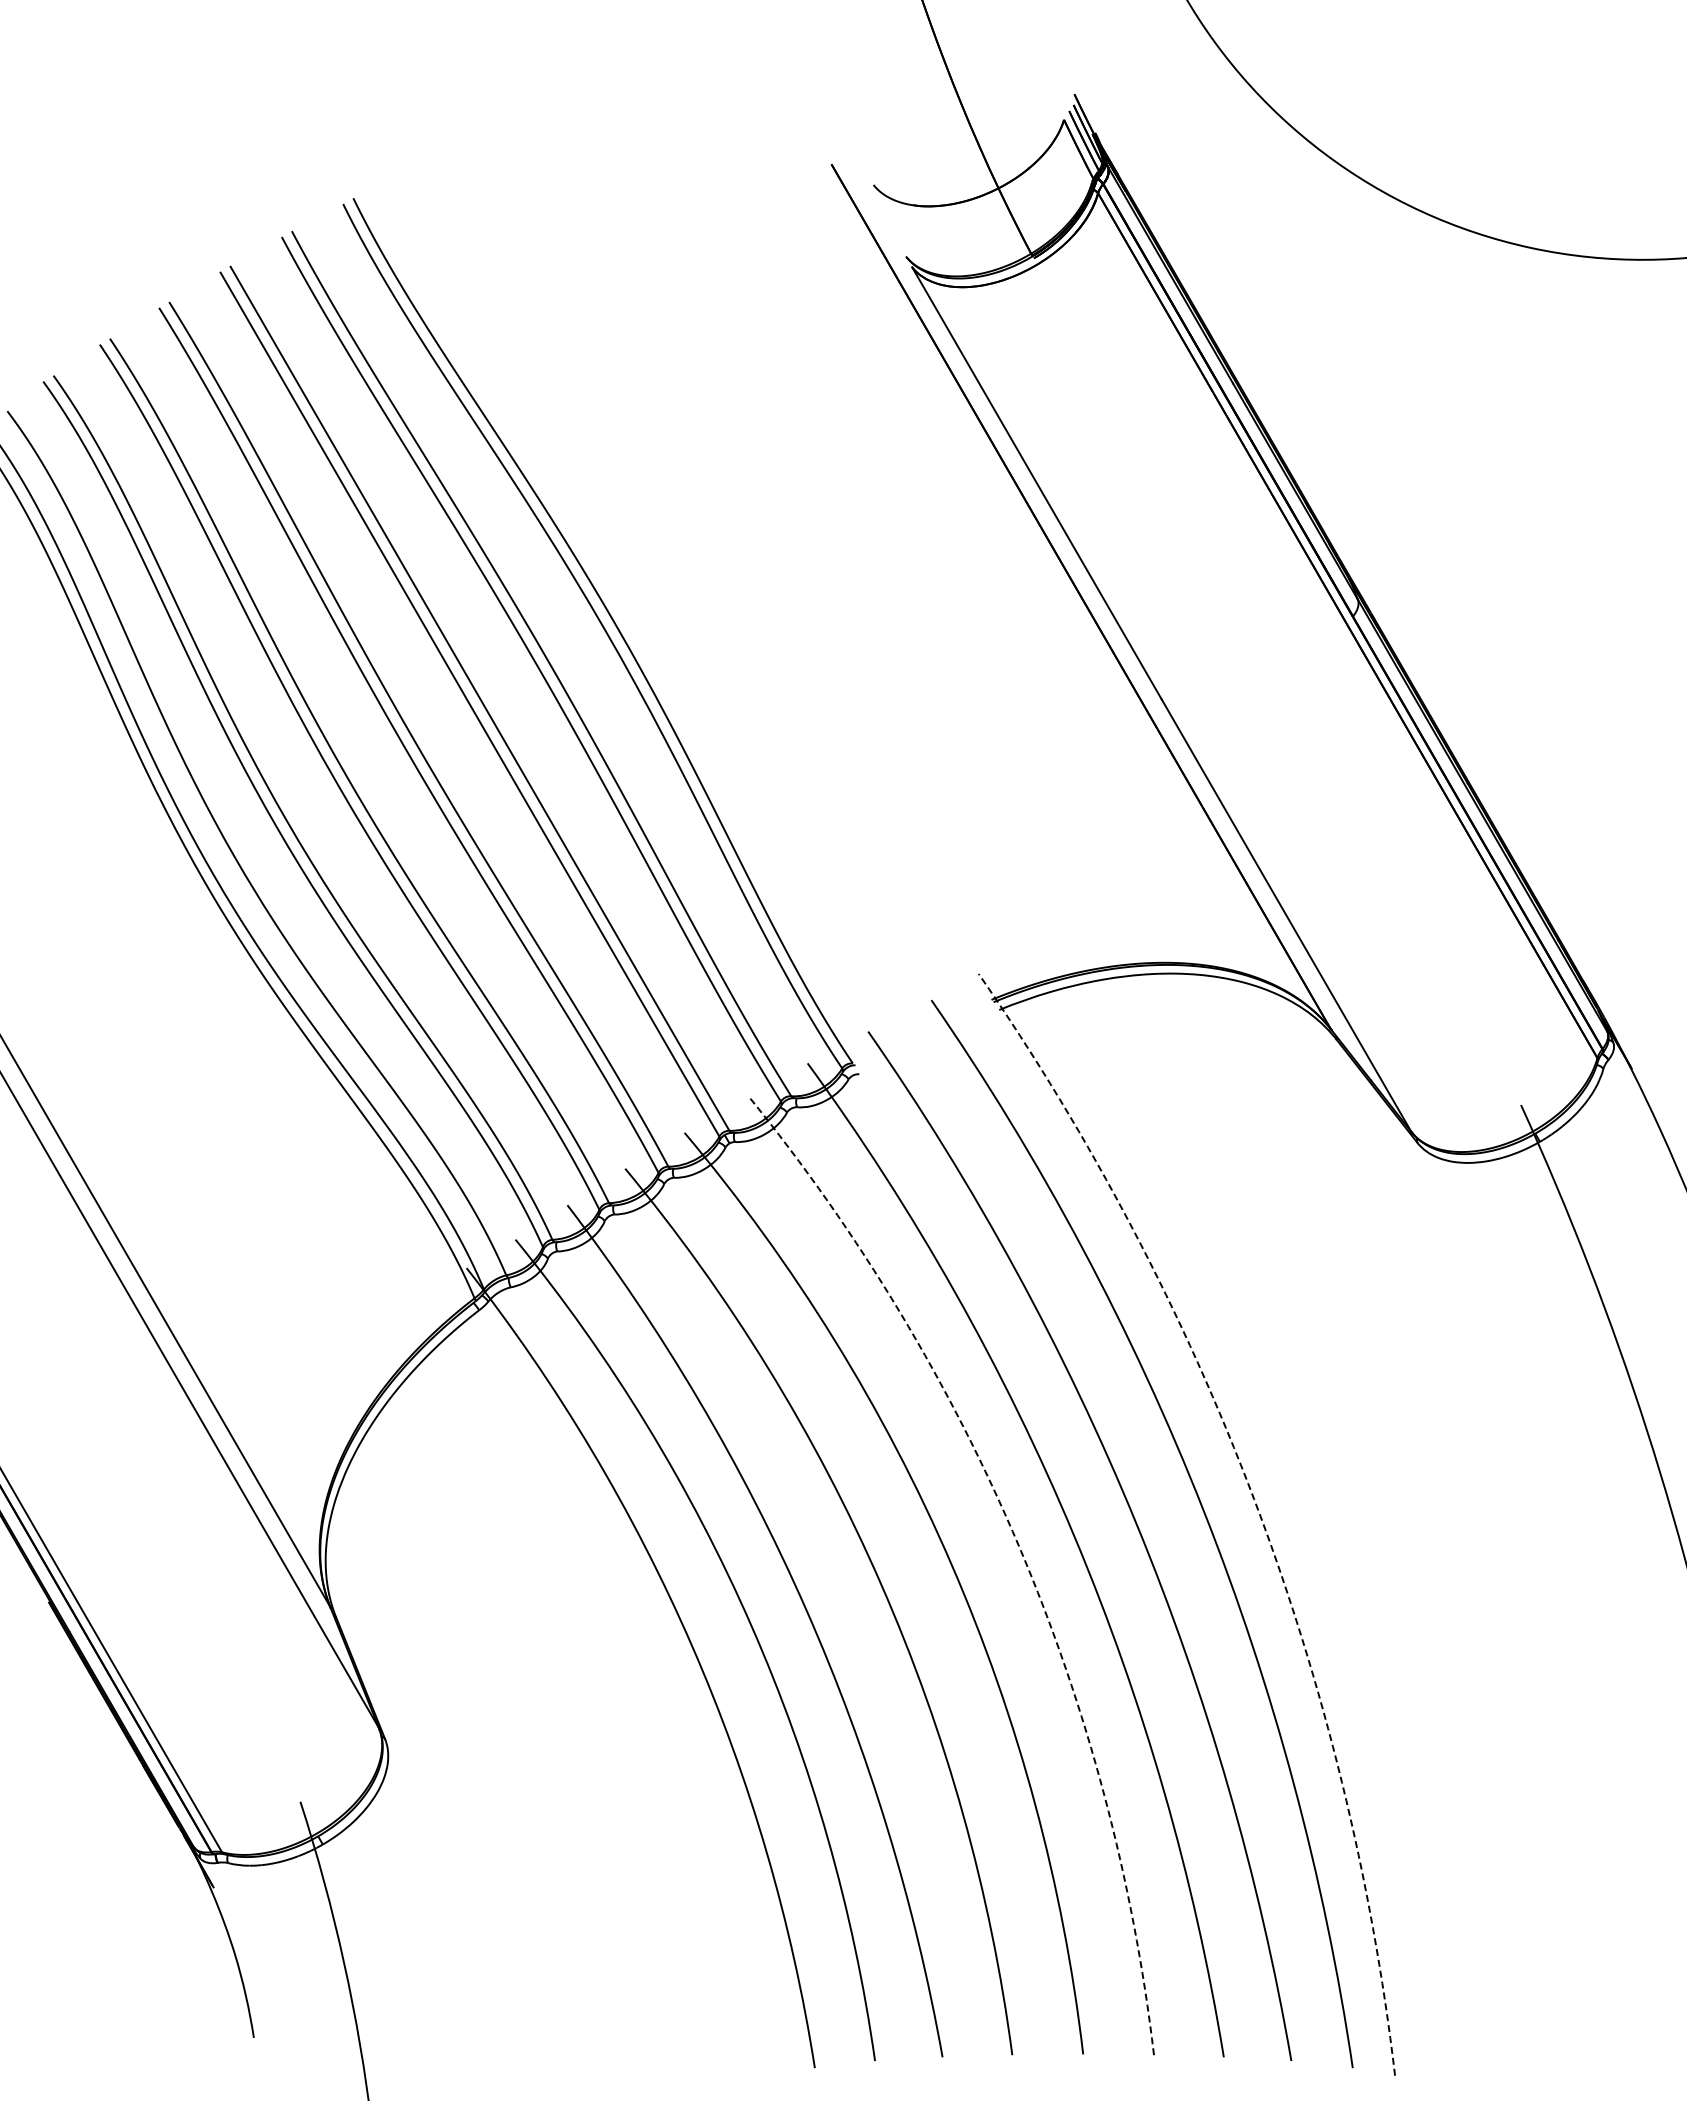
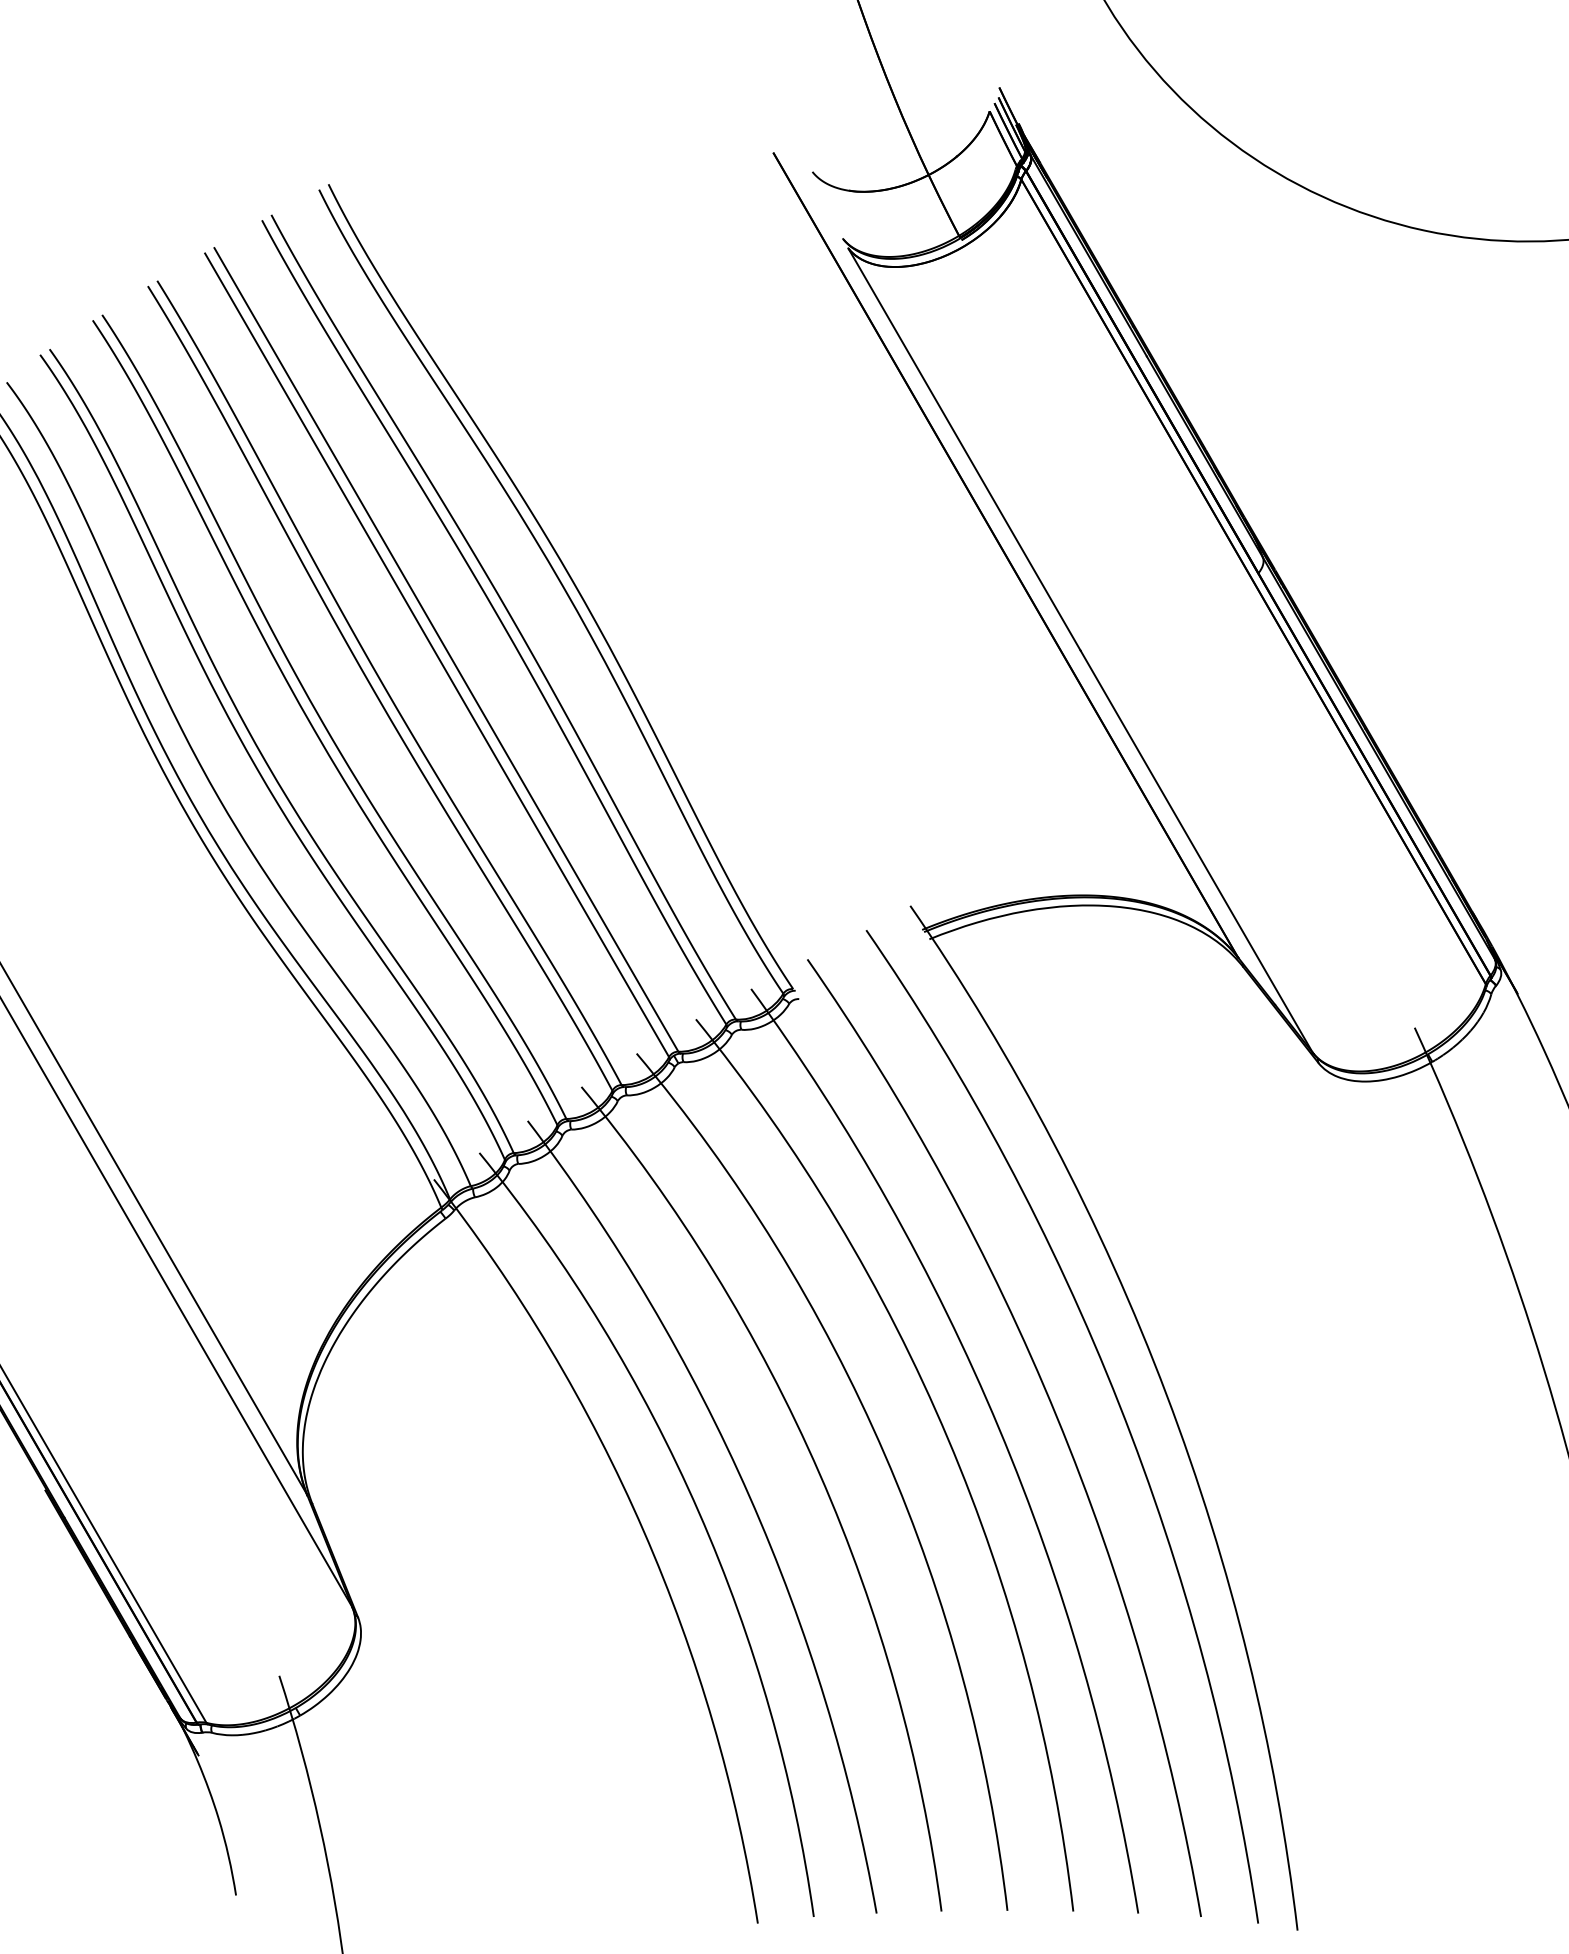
arc: (1254, 1499) -> (1166, 1394), dashed -> solid
arc: (1019, 1546) -> (948, 1438), dashed -> solid

